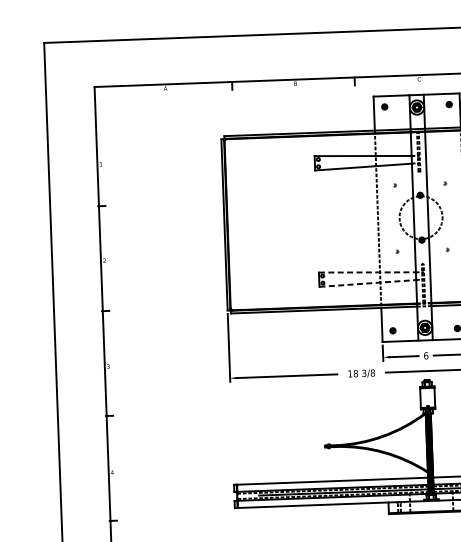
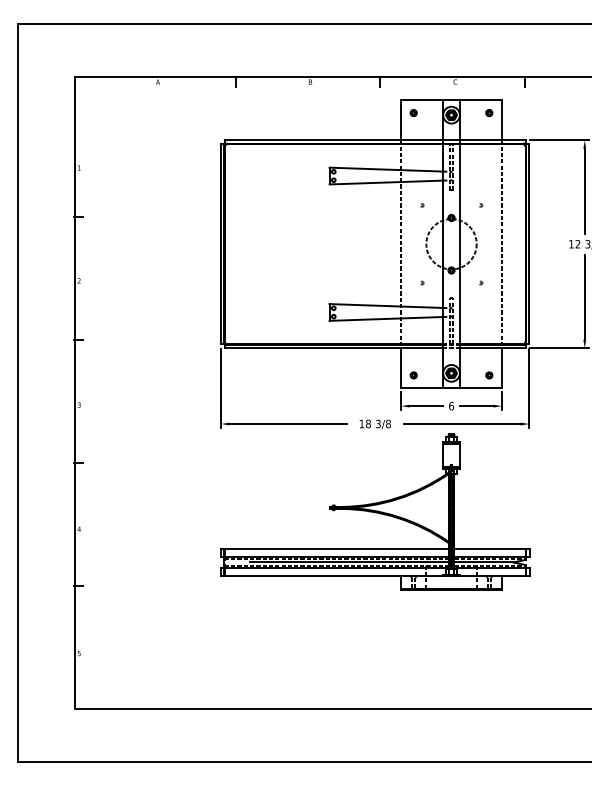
line: (367, 272) -> (386, 306), dashed -> solid
line: (367, 283) -> (386, 318), dashed -> solid

